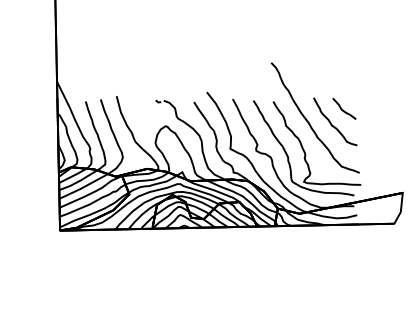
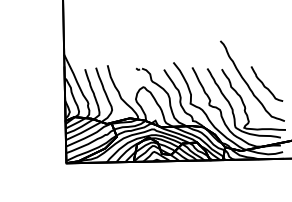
curve: (343, 109) -> (273, 75), removed

